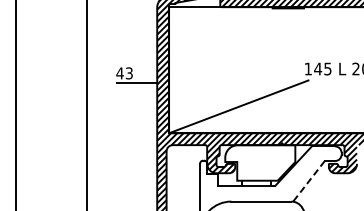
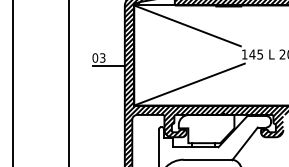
line: (236, 32) -> (187, 25), added
text: (119, 73) -> (94, 58), 43 -> 03
line: (308, 182) -> (244, 144), dashed -> solid

